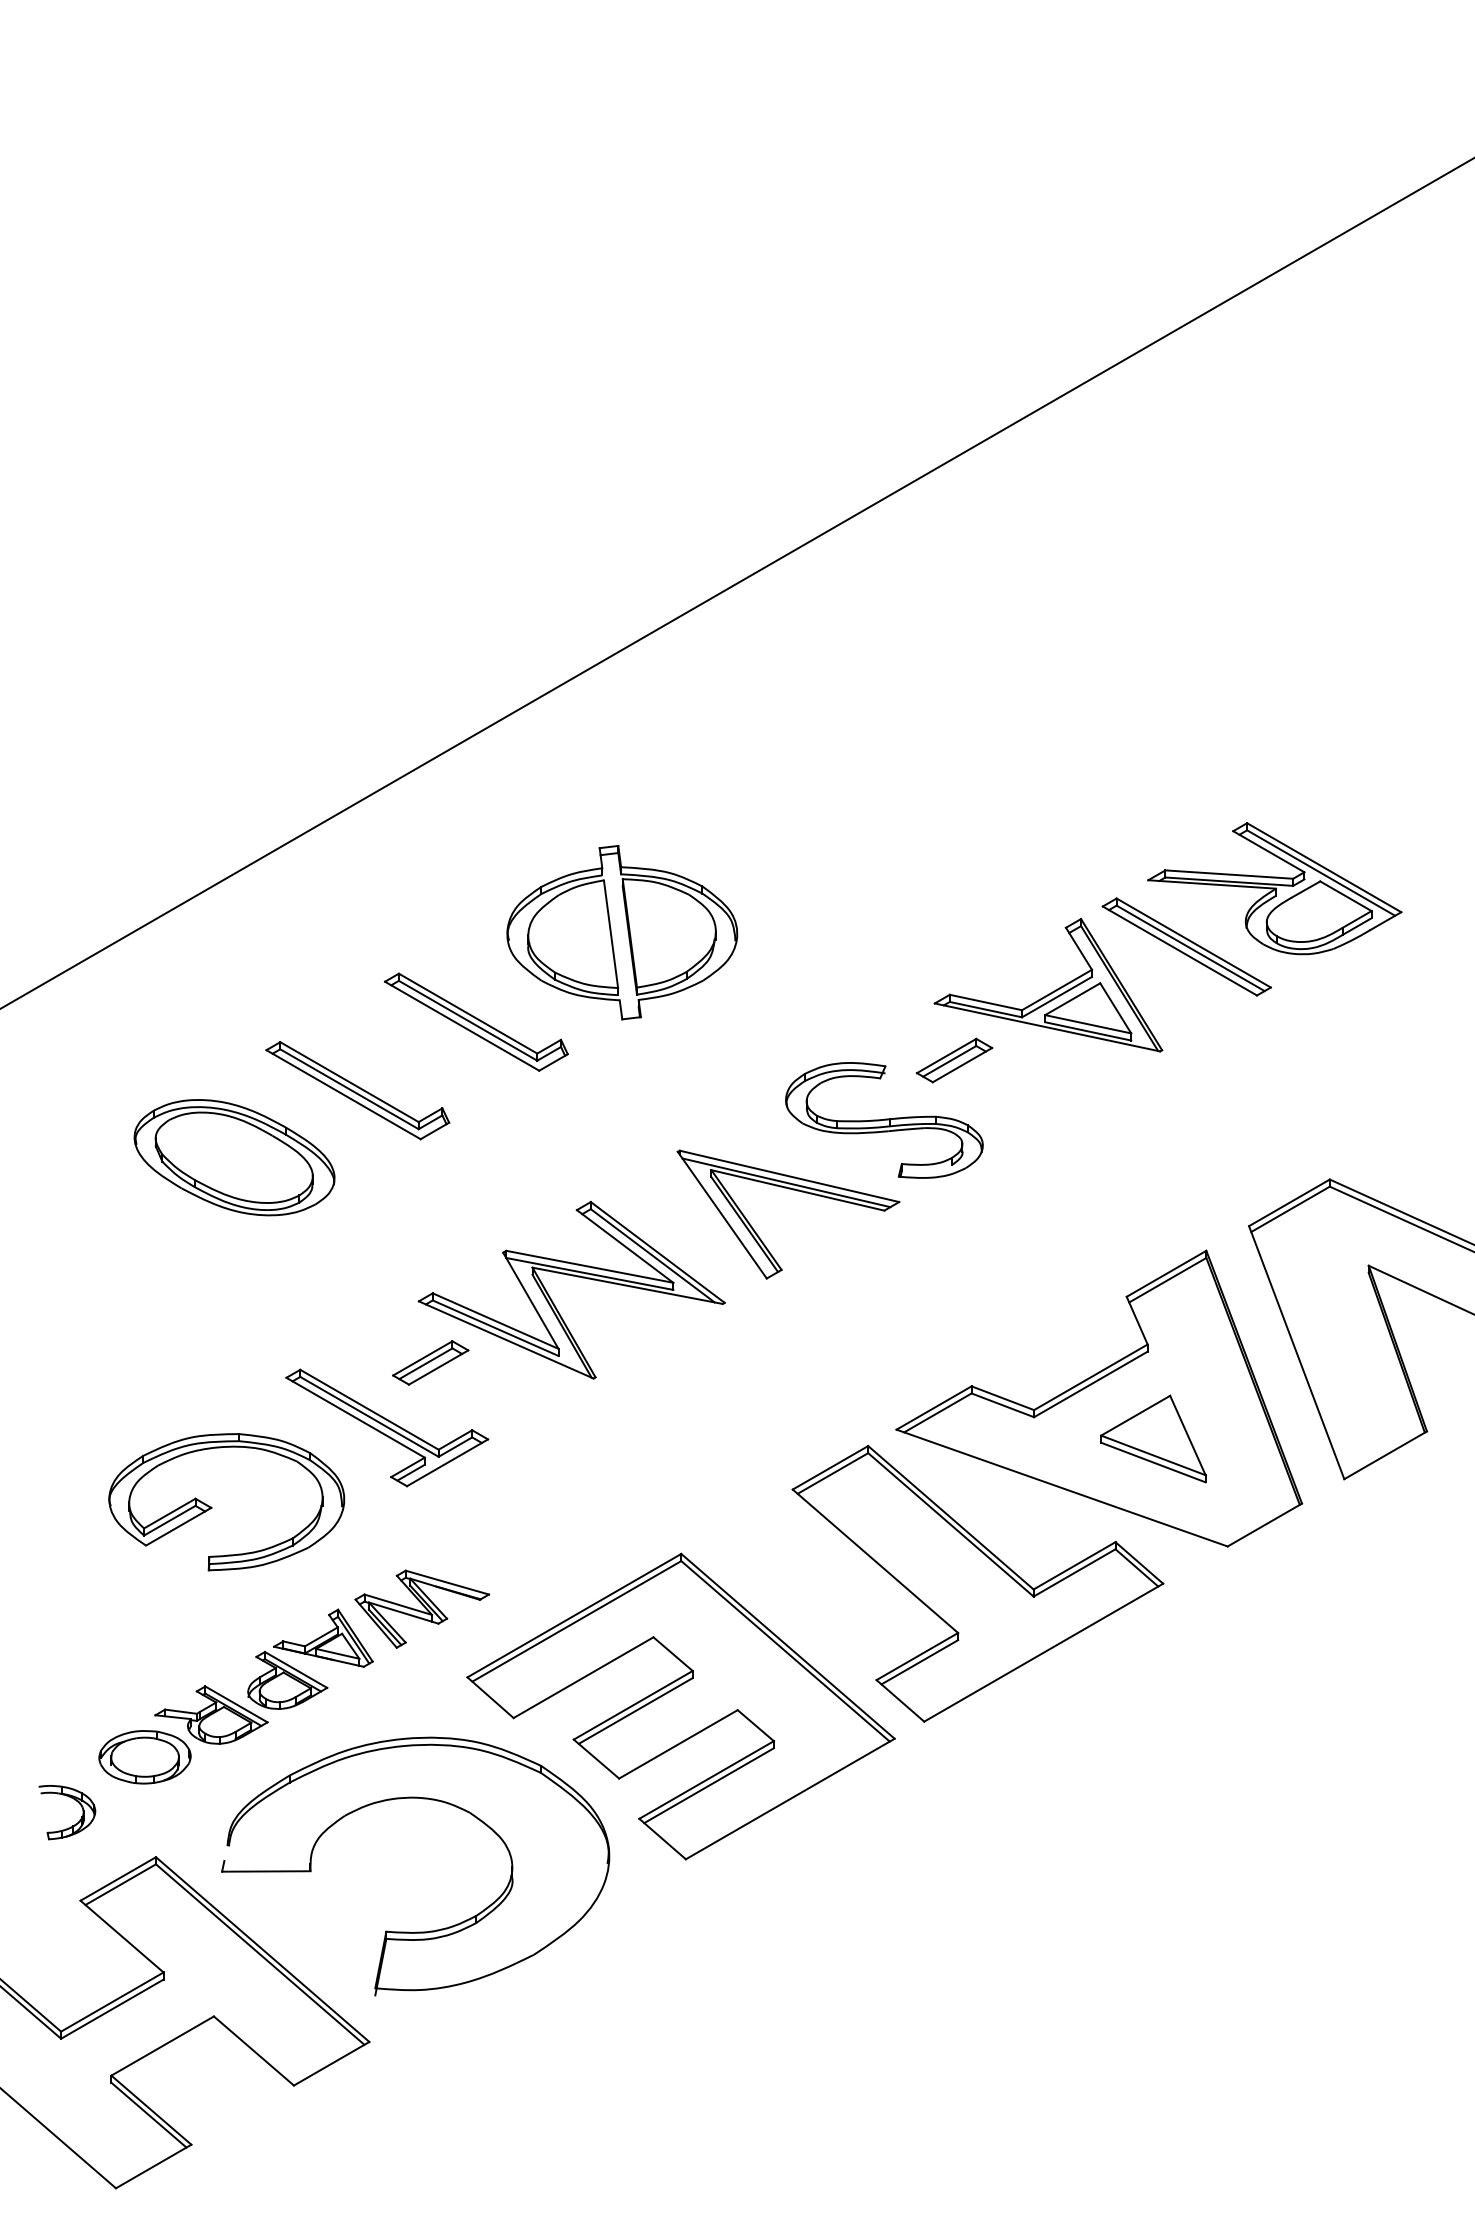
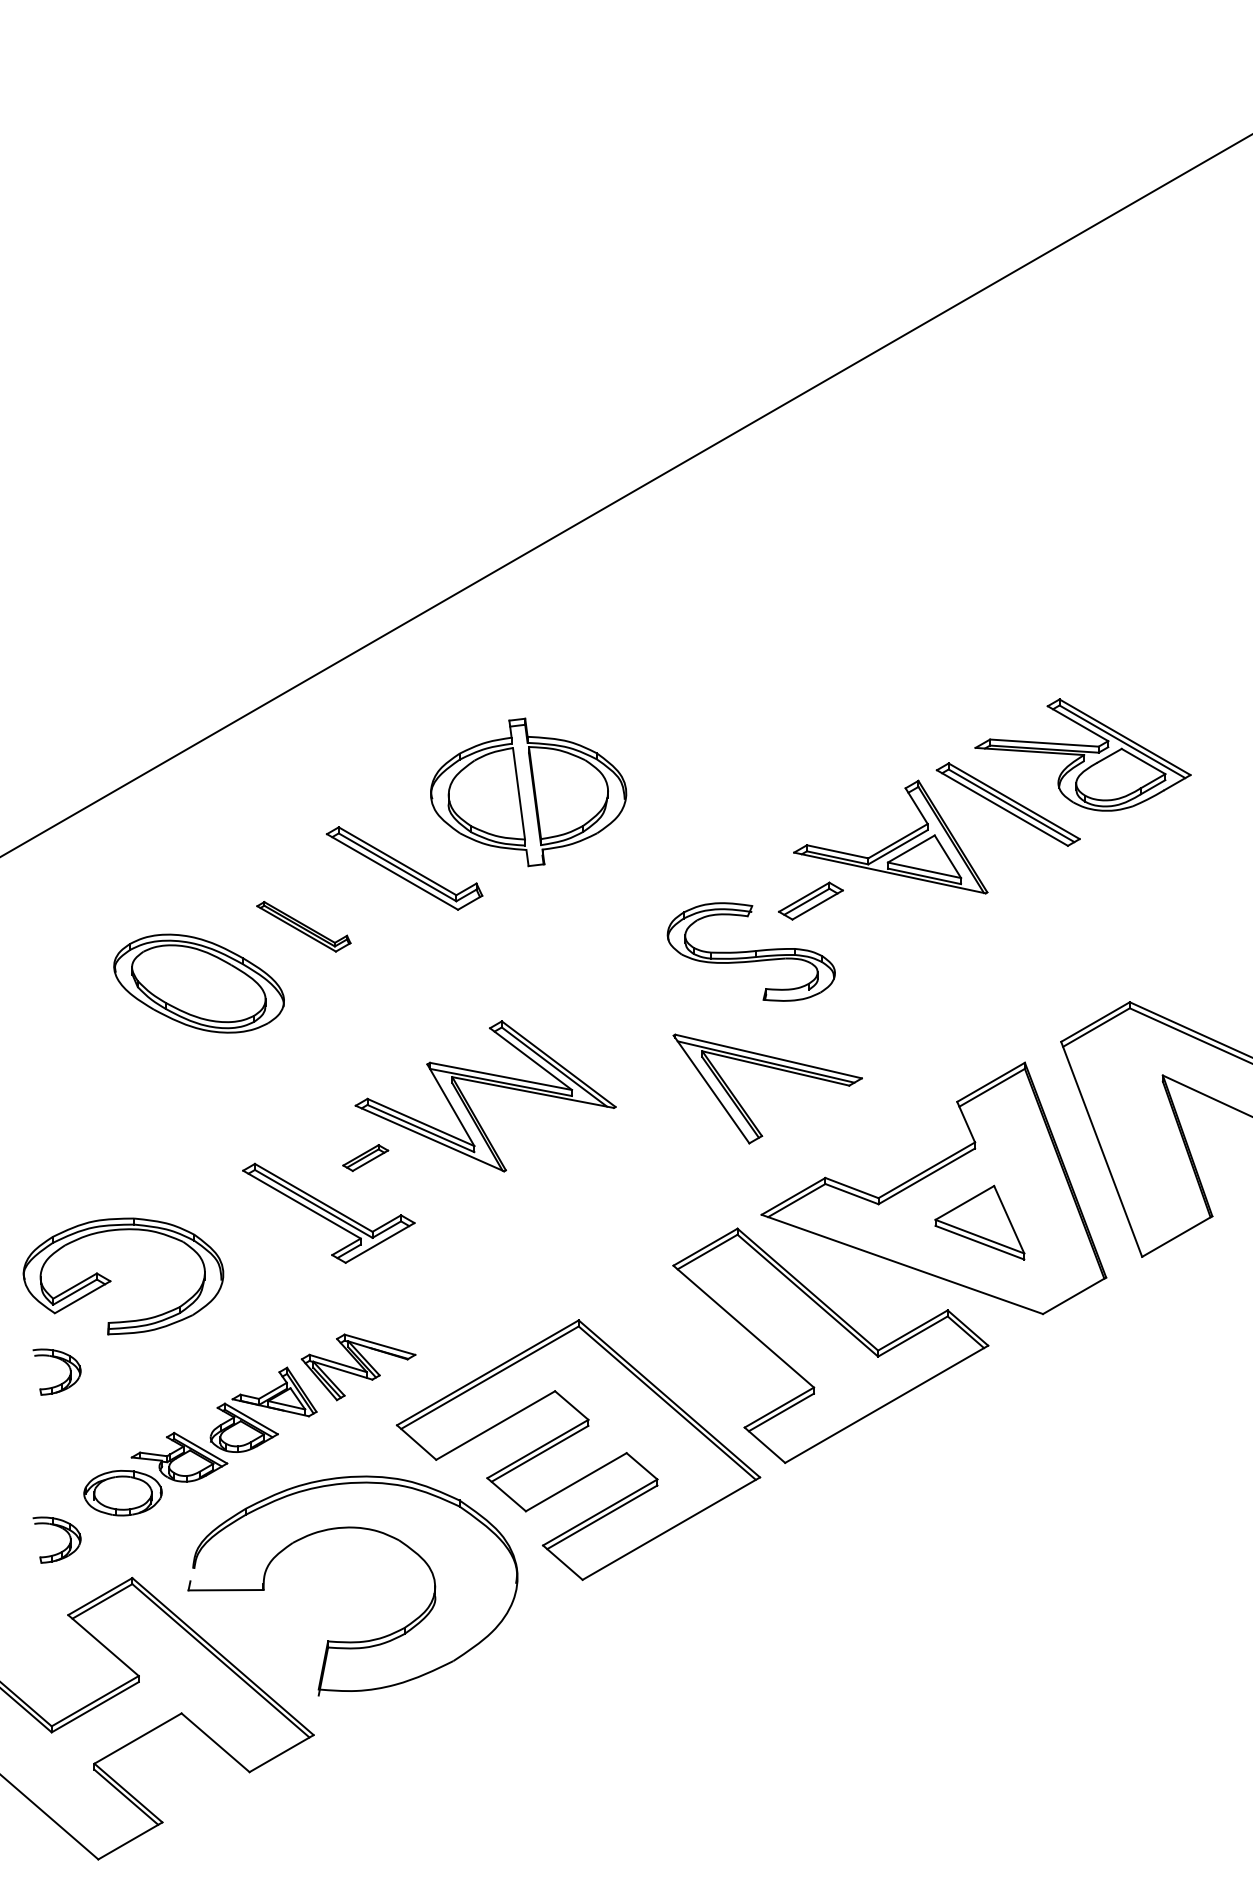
part: (357, 1090) -> (303, 926), size x0.6
part: (791, 1190) -> (770, 1068), moved
part: (430, 1362) -> (365, 1157), size x0.7
part: (212, 1506) -> (111, 1280), moved
part: (73, 1602) -> (62, 1361), added

